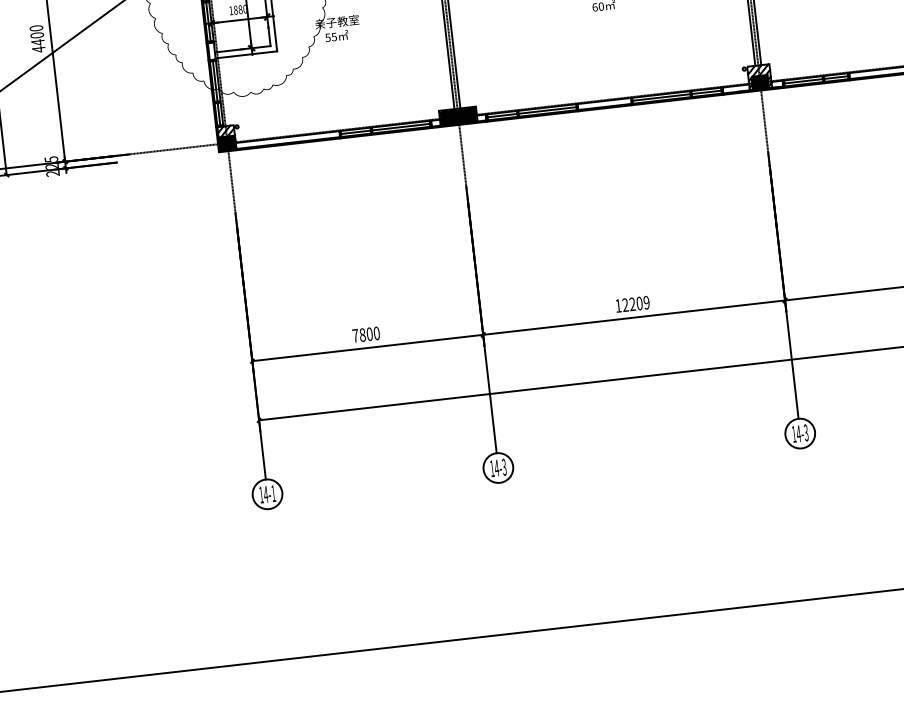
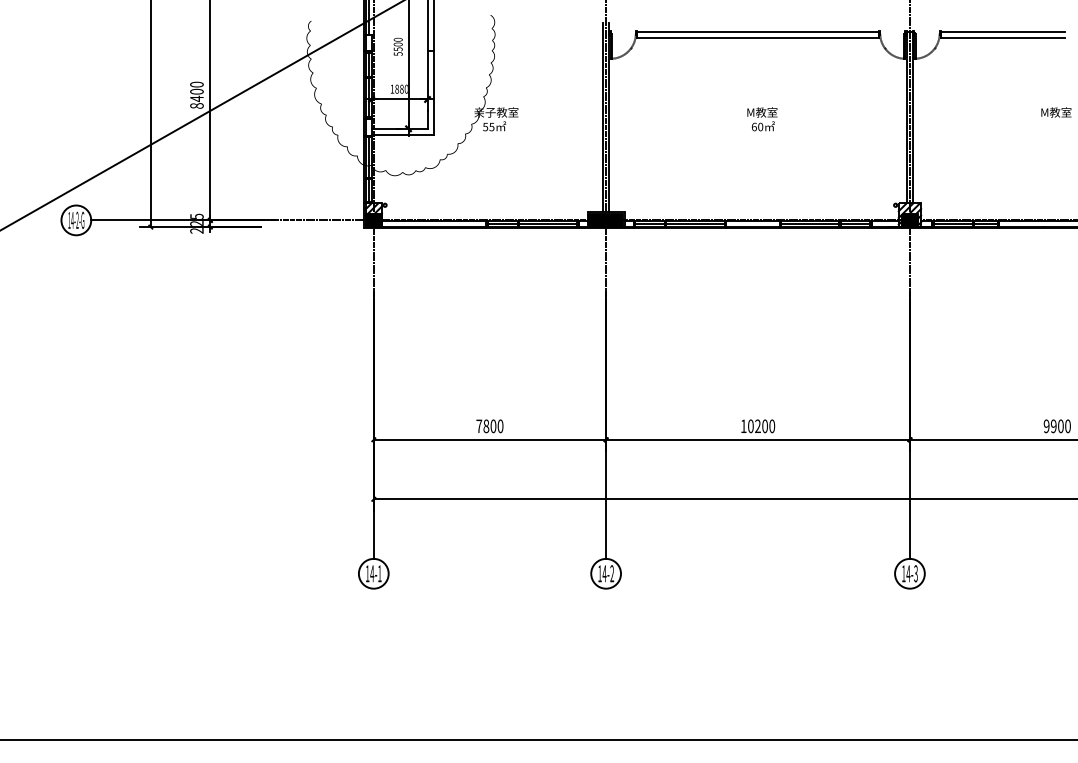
text: (38, 49) -> (196, 105), 4400 -> 8400
text: (636, 304) -> (761, 426), 12209 -> 10200
text: (504, 467) -> (612, 574), 14-3 -> 14-2

